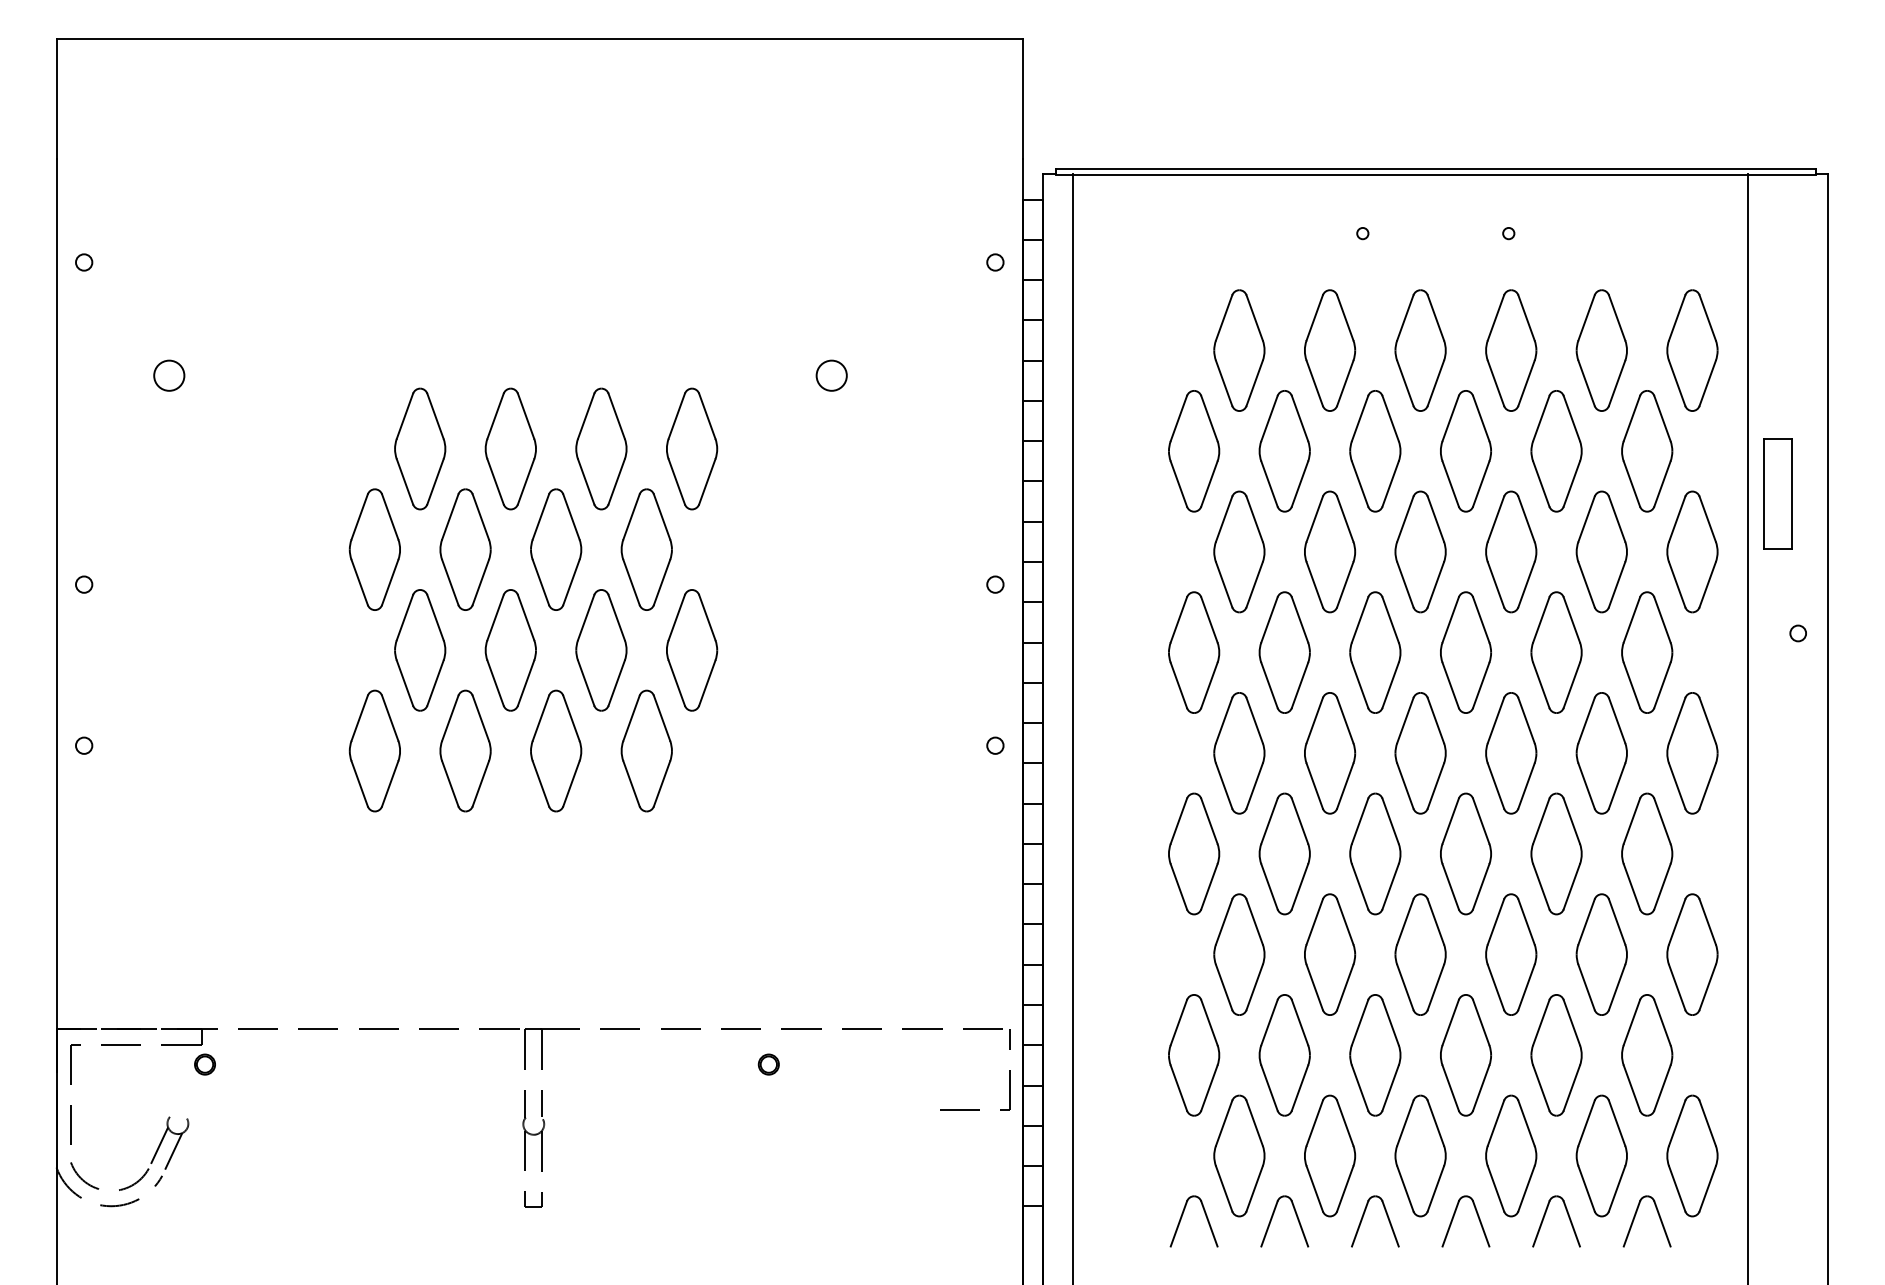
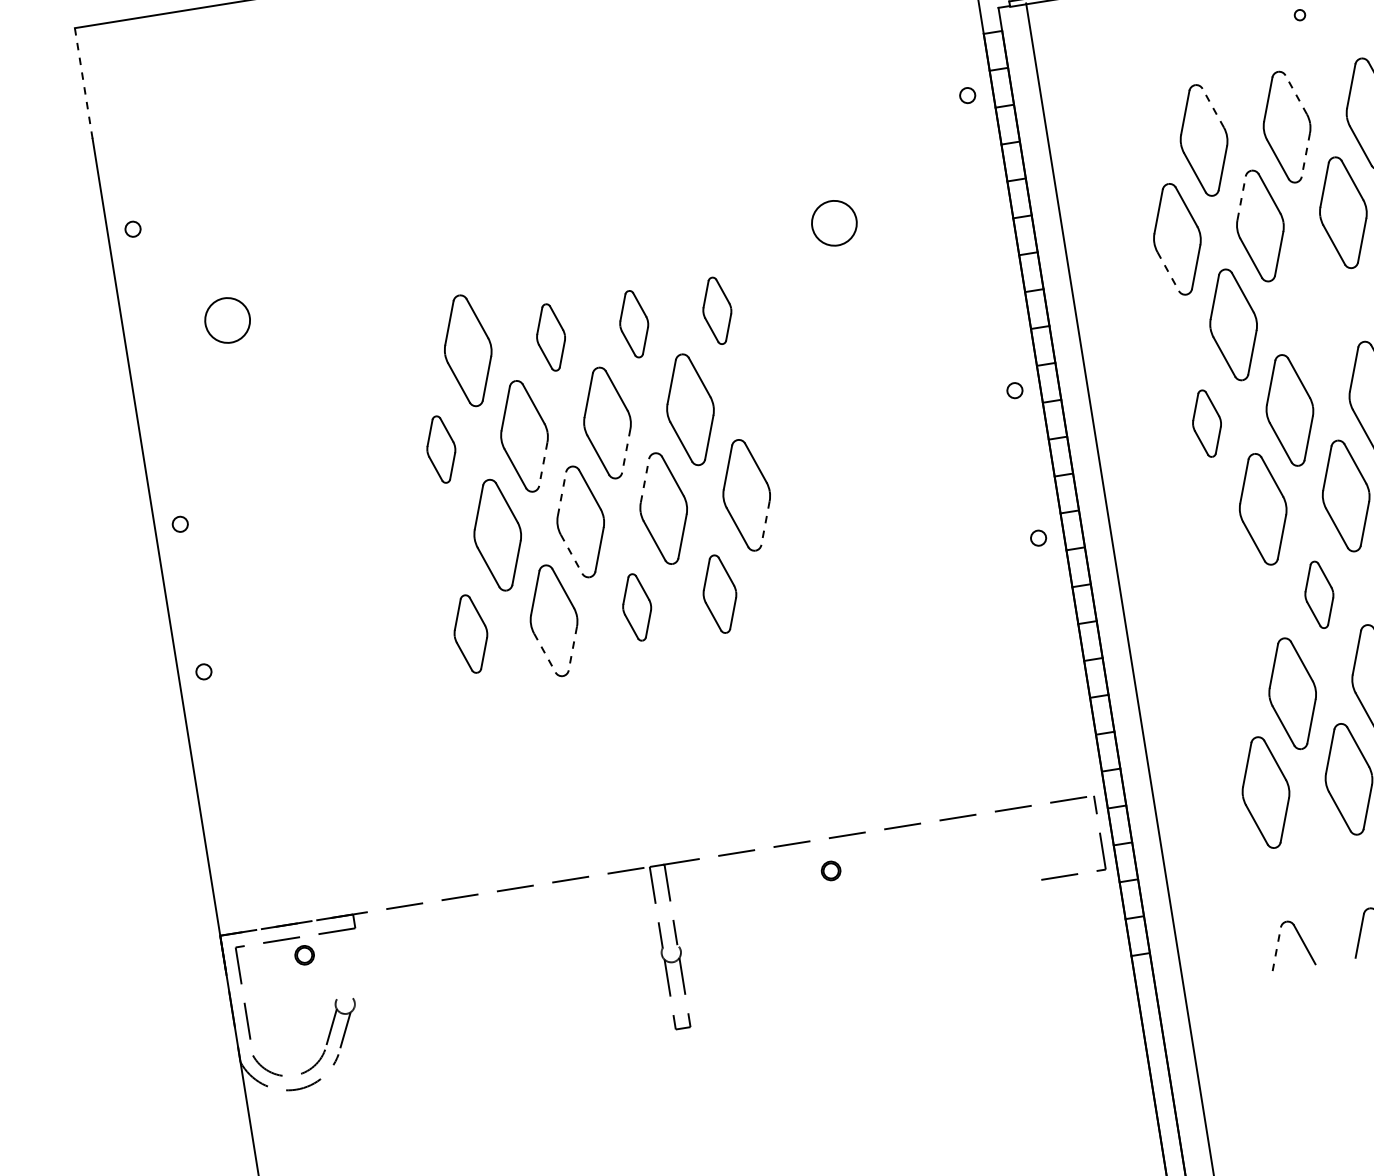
line: (56, 98) -> (83, 83), solid -> dashed
line: (1254, 317) -> (1213, 107), solid -> dashed
line: (1345, 317) -> (1296, 94), solid -> dashed
circle: (169, 375) -> (227, 320), size x1.6
circle: (831, 375) -> (834, 223), size x1.6
line: (1345, 383) -> (1306, 155), solid -> dashed
line: (1269, 418) -> (1241, 198), solid -> dashed
part: (510, 448) -> (550, 337), size x0.6
part: (601, 448) -> (634, 323), size x0.6
part: (692, 448) -> (717, 310), size x0.6
line: (1179, 484) -> (1168, 271), solid -> dashed
part: (374, 549) -> (441, 449), size x0.6
part: (1330, 551) -> (1317, 311), removed
line: (480, 583) -> (543, 465), solid -> dashed
line: (571, 583) -> (626, 451), solid -> dashed
line: (495, 617) -> (561, 494), solid -> dashed
line: (586, 617) -> (645, 480), solid -> dashed
part: (1194, 652) -> (1207, 423), size x0.6
line: (495, 683) -> (571, 554), solid -> dashed
line: (707, 683) -> (765, 523), solid -> dashed
part: (374, 750) -> (470, 633), size x0.7
part: (556, 750) -> (637, 606), size x0.6
part: (646, 750) -> (719, 593), size x0.7
line: (450, 784) -> (545, 653), solid -> dashed
line: (480, 784) -> (572, 649), solid -> dashed
part: (1194, 853) -> (1236, 607), removed
part: (1284, 853) -> (1319, 594), size x0.6
part: (204, 1064) -> (304, 955), moved
part: (768, 1064) -> (830, 870), moved
part: (1239, 1155) -> (1322, 877), removed
line: (1179, 1223) -> (1277, 948), solid -> dashed

